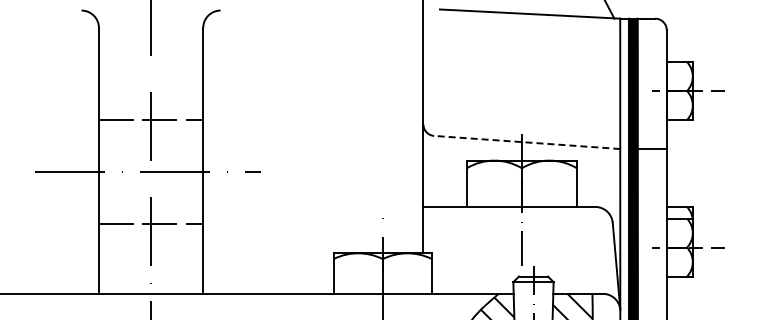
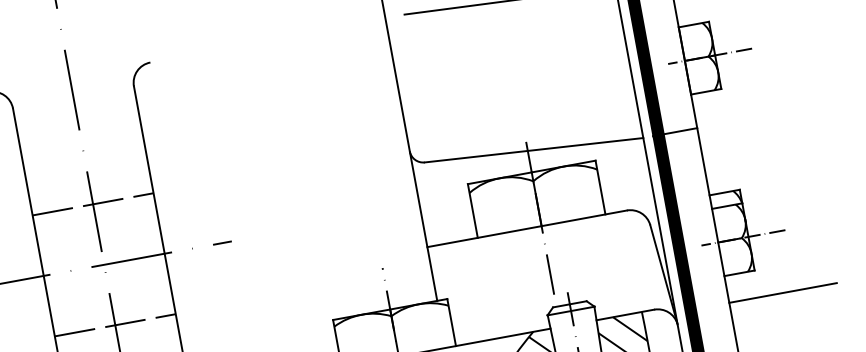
line: (526, 142) -> (533, 150), dashed -> solid
line: (712, 299) -> (782, 292), added

